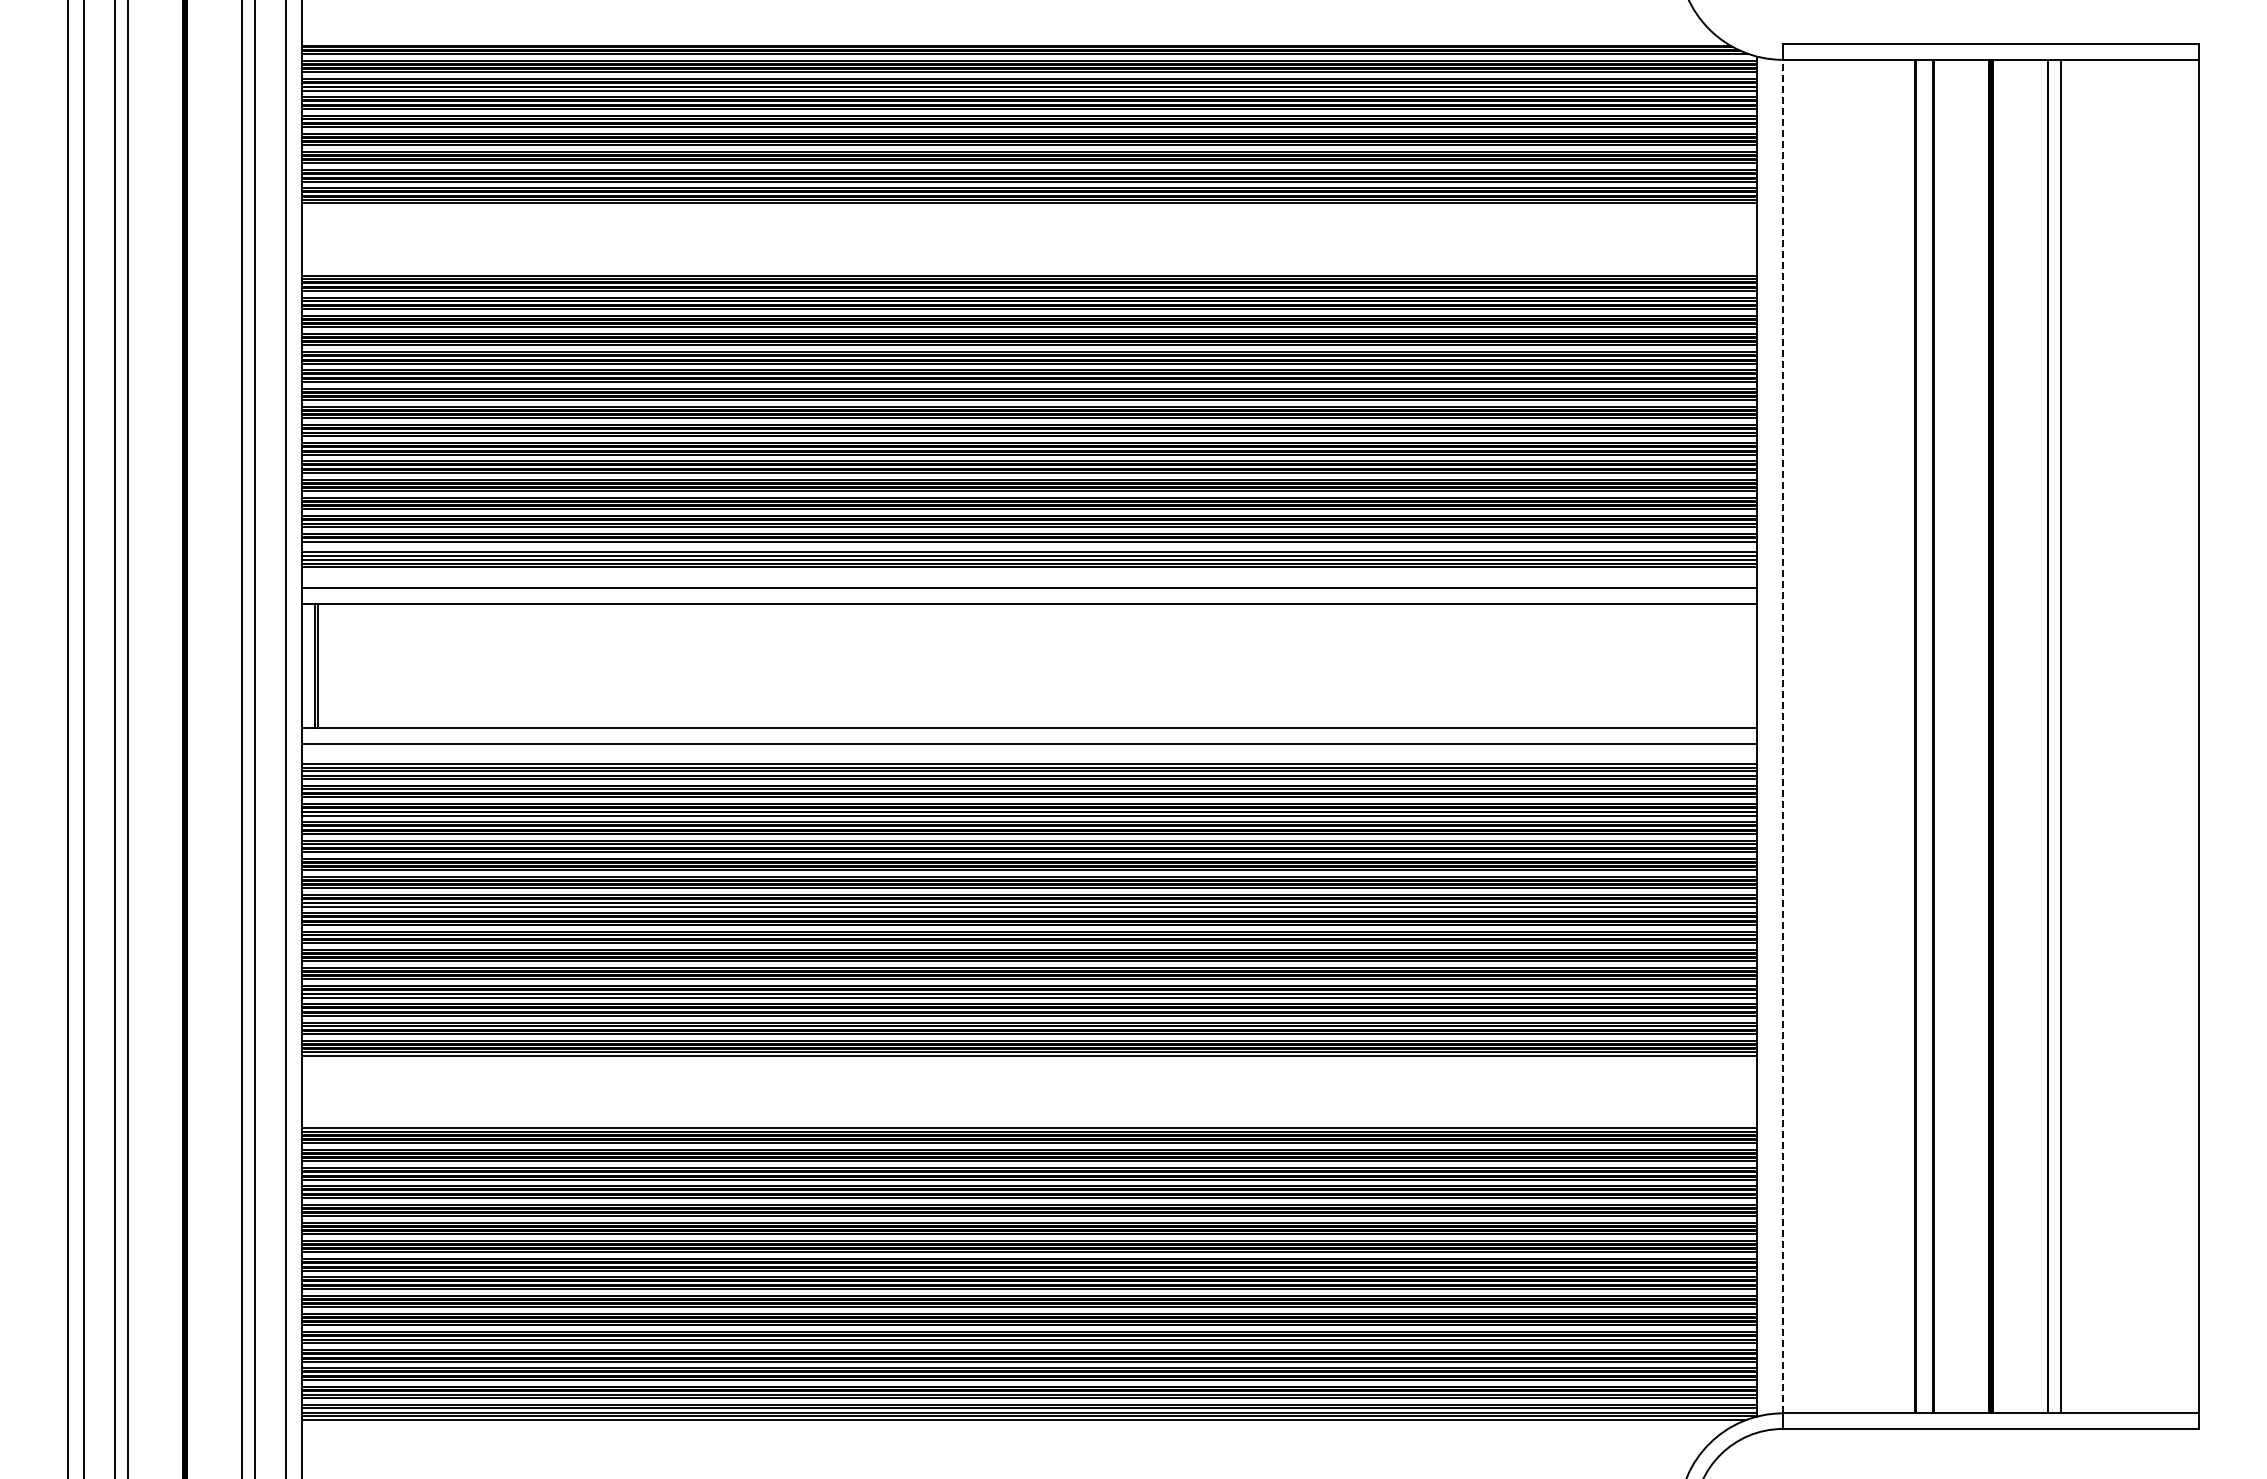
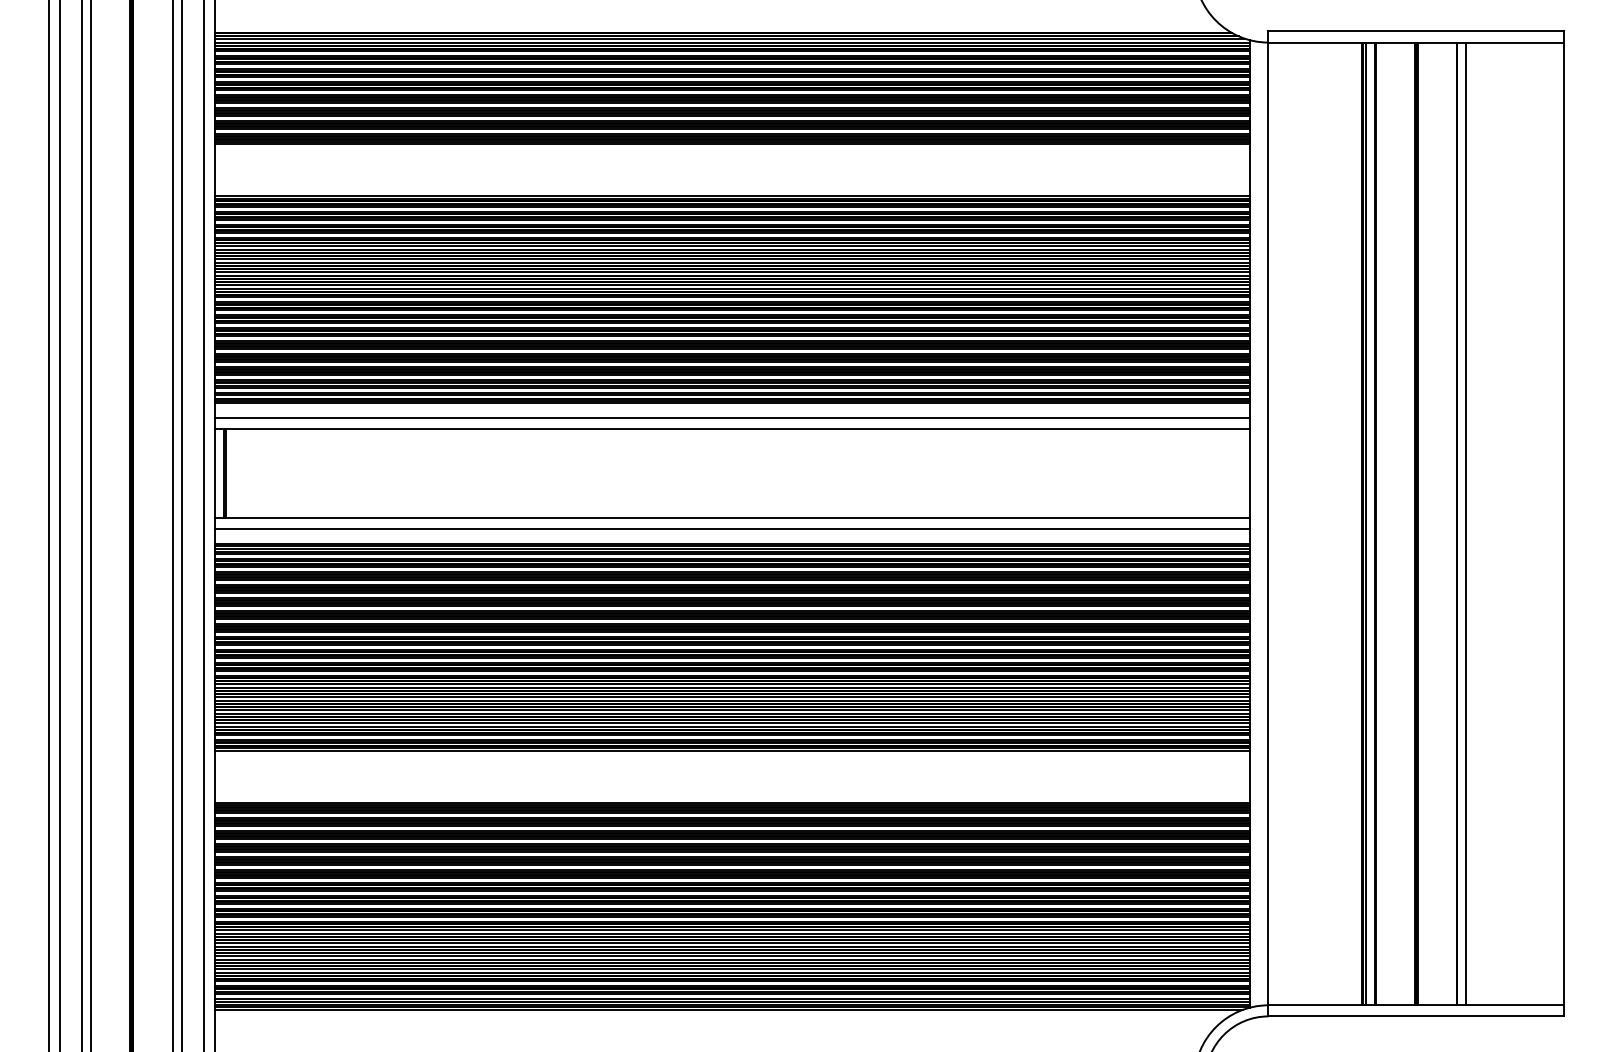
line: (1029, 545) -> (732, 388), added
line: (1782, 736) -> (1268, 523), dashed -> solid
line: (1920, 736) -> (1366, 523), added

